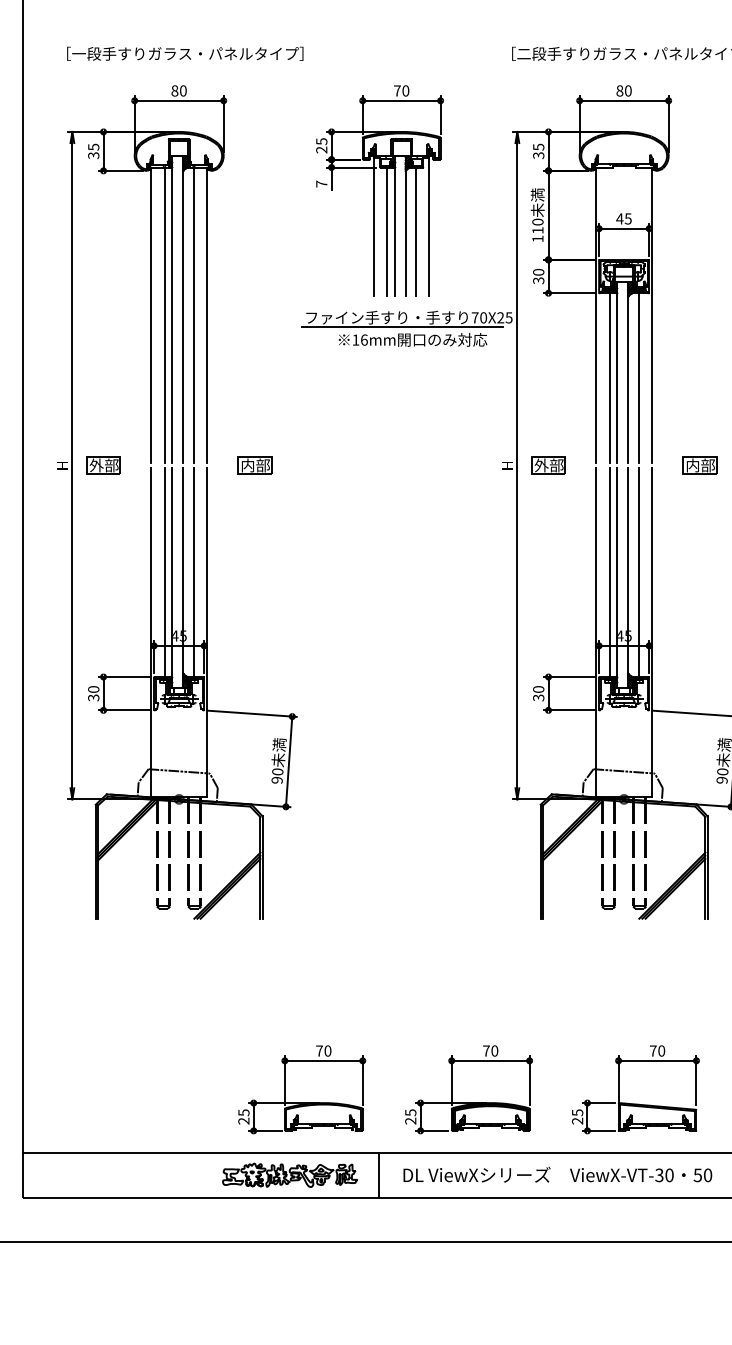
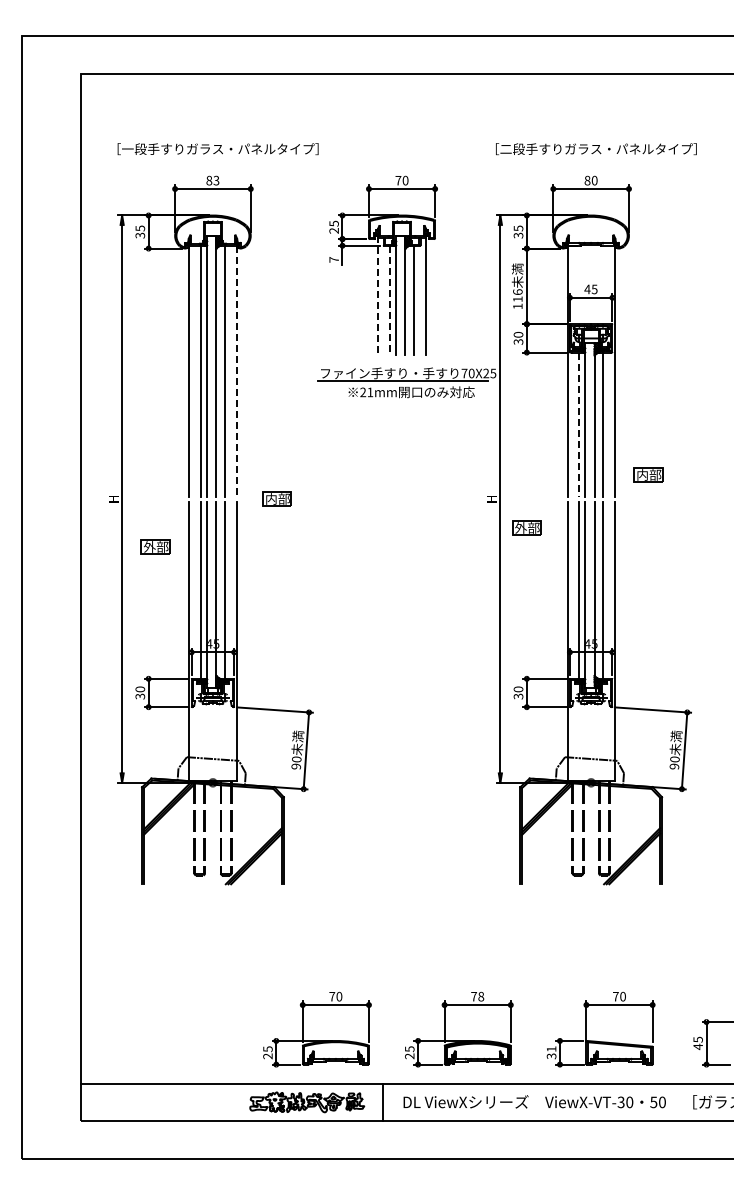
text: (183, 90) -> (216, 180), 80 -> 83
text: (537, 221) -> (517, 291), 110 -> 116
line: (373, 227) -> (378, 296), solid -> dashed
line: (386, 231) -> (389, 300), solid -> dashed
line: (206, 315) -> (236, 371), solid -> dashed
text: (359, 340) -> (366, 392), 16mm -> 21mm
line: (609, 378) -> (578, 425), solid -> dashed
part: (103, 464) -> (155, 546), moved
part: (548, 464) -> (526, 527), moved
part: (699, 464) -> (648, 474), moved
text: (495, 1050) -> (481, 996), 70 -> 78
text: (577, 1116) -> (551, 1052), 25 -> 31

